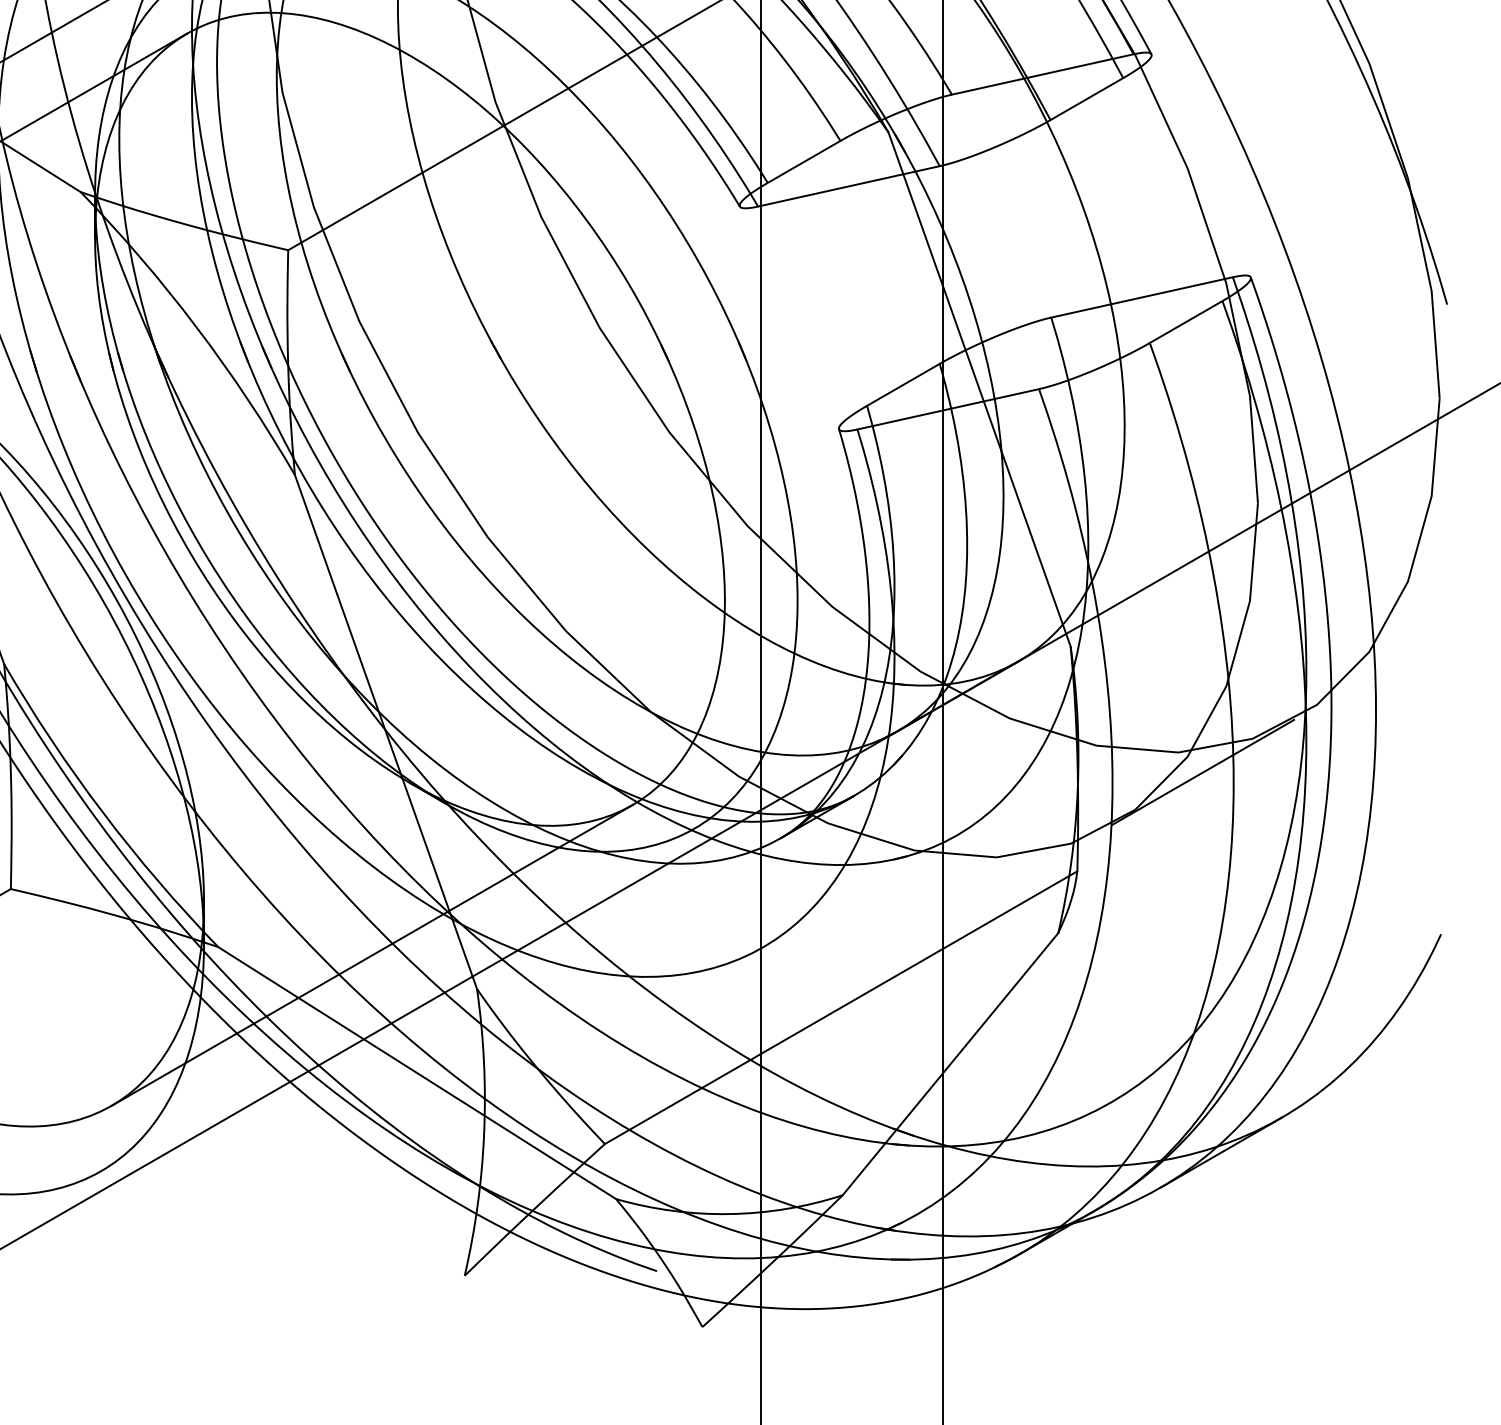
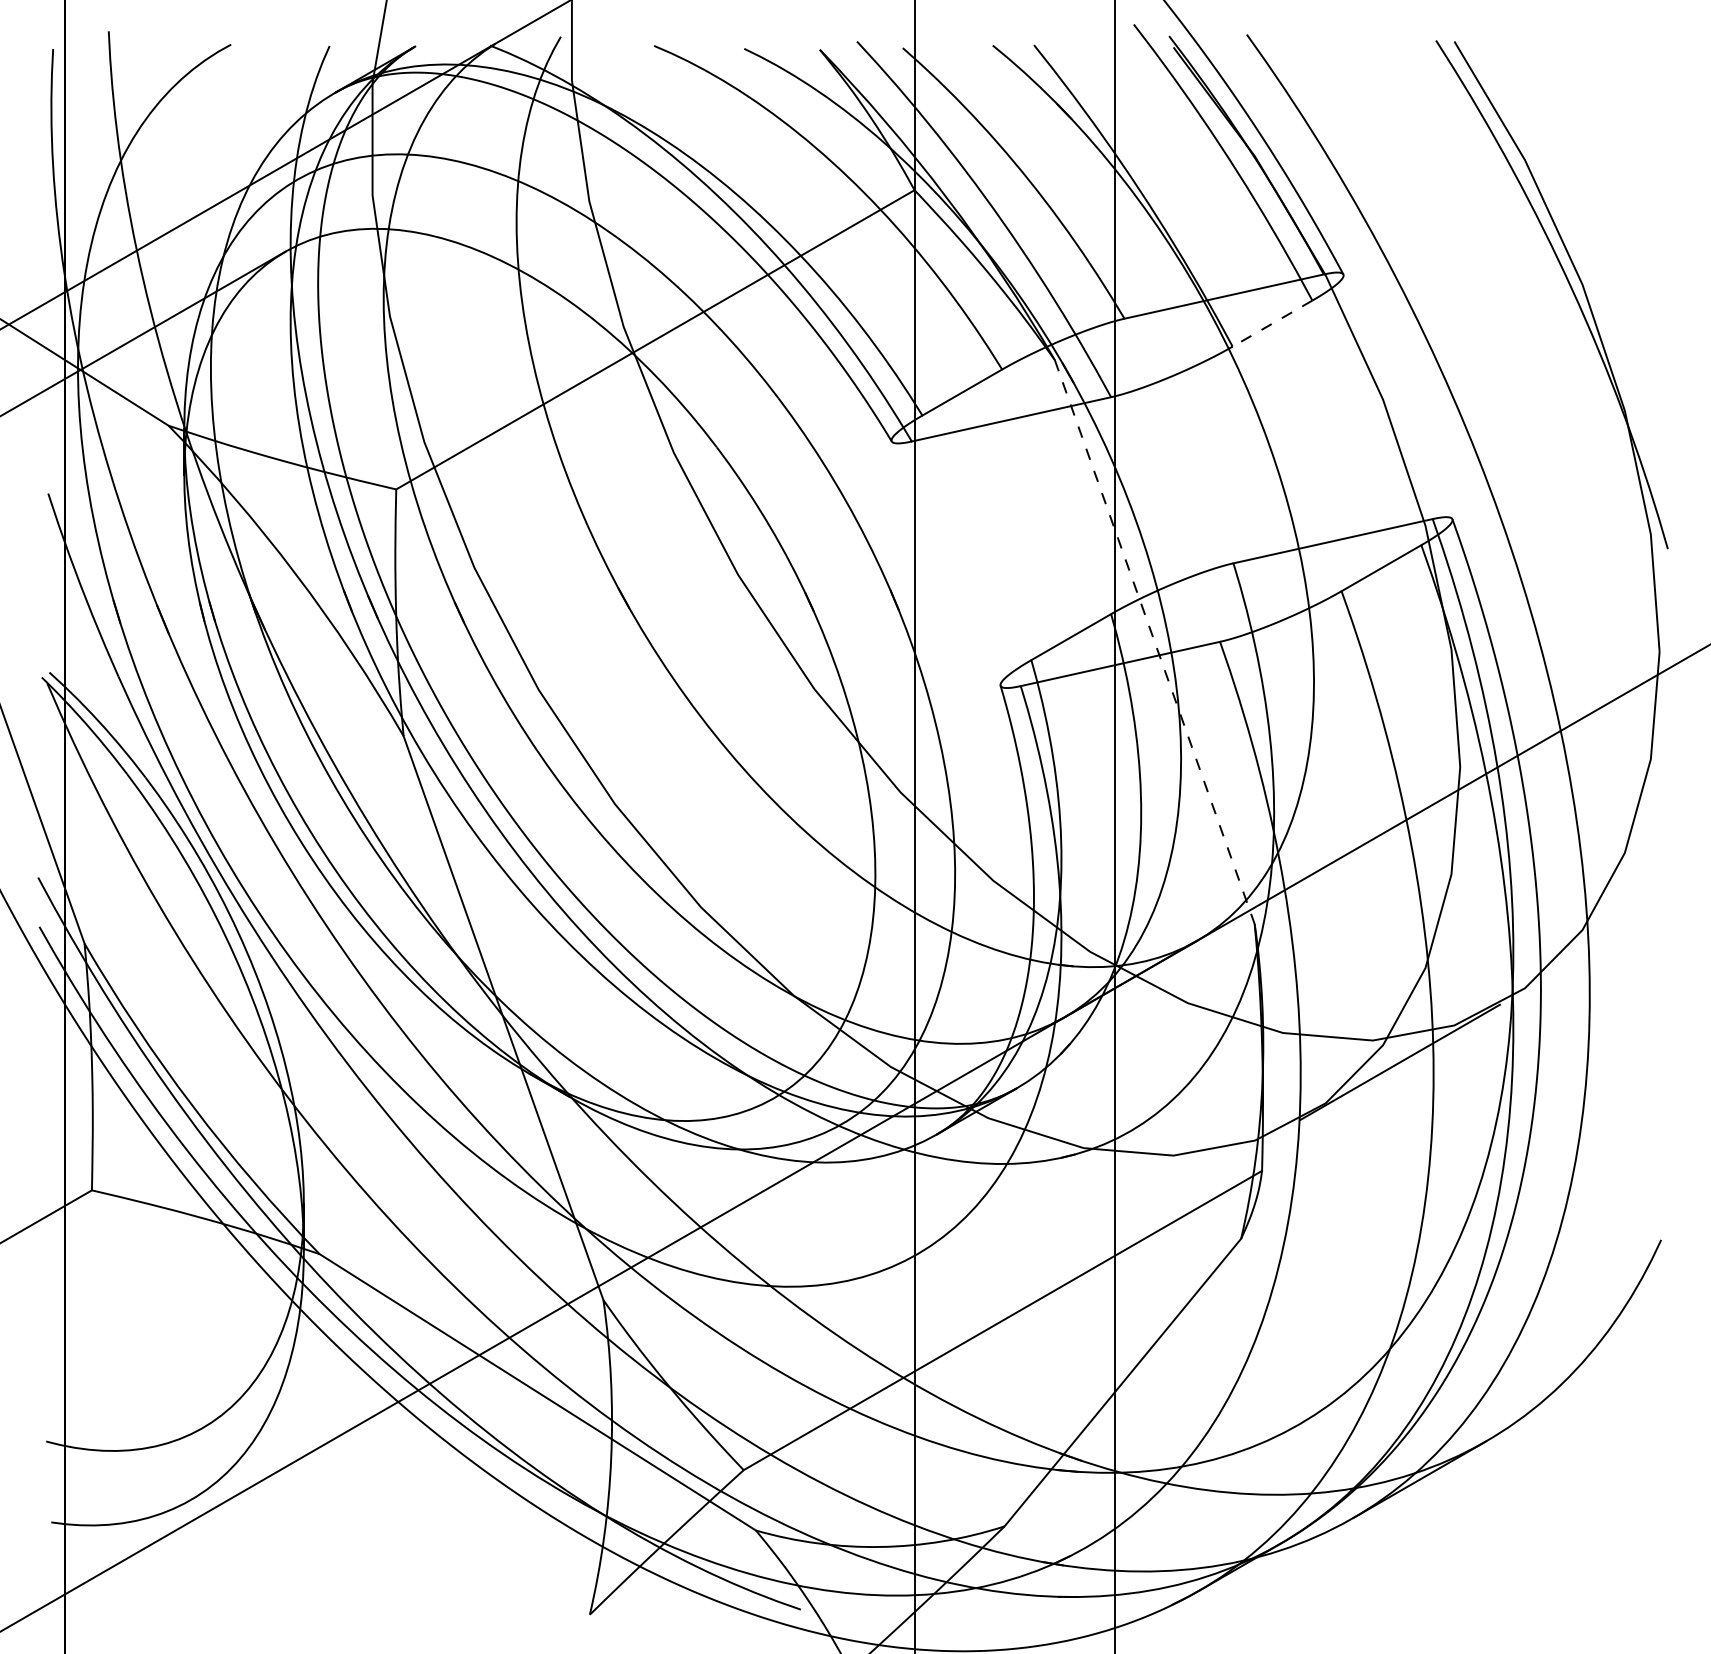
line: (1086, 99) -> (1272, 323), solid -> dashed
line: (979, 389) -> (1154, 642), solid -> dashed
line: (372, 955) -> (488, 1263), removed

